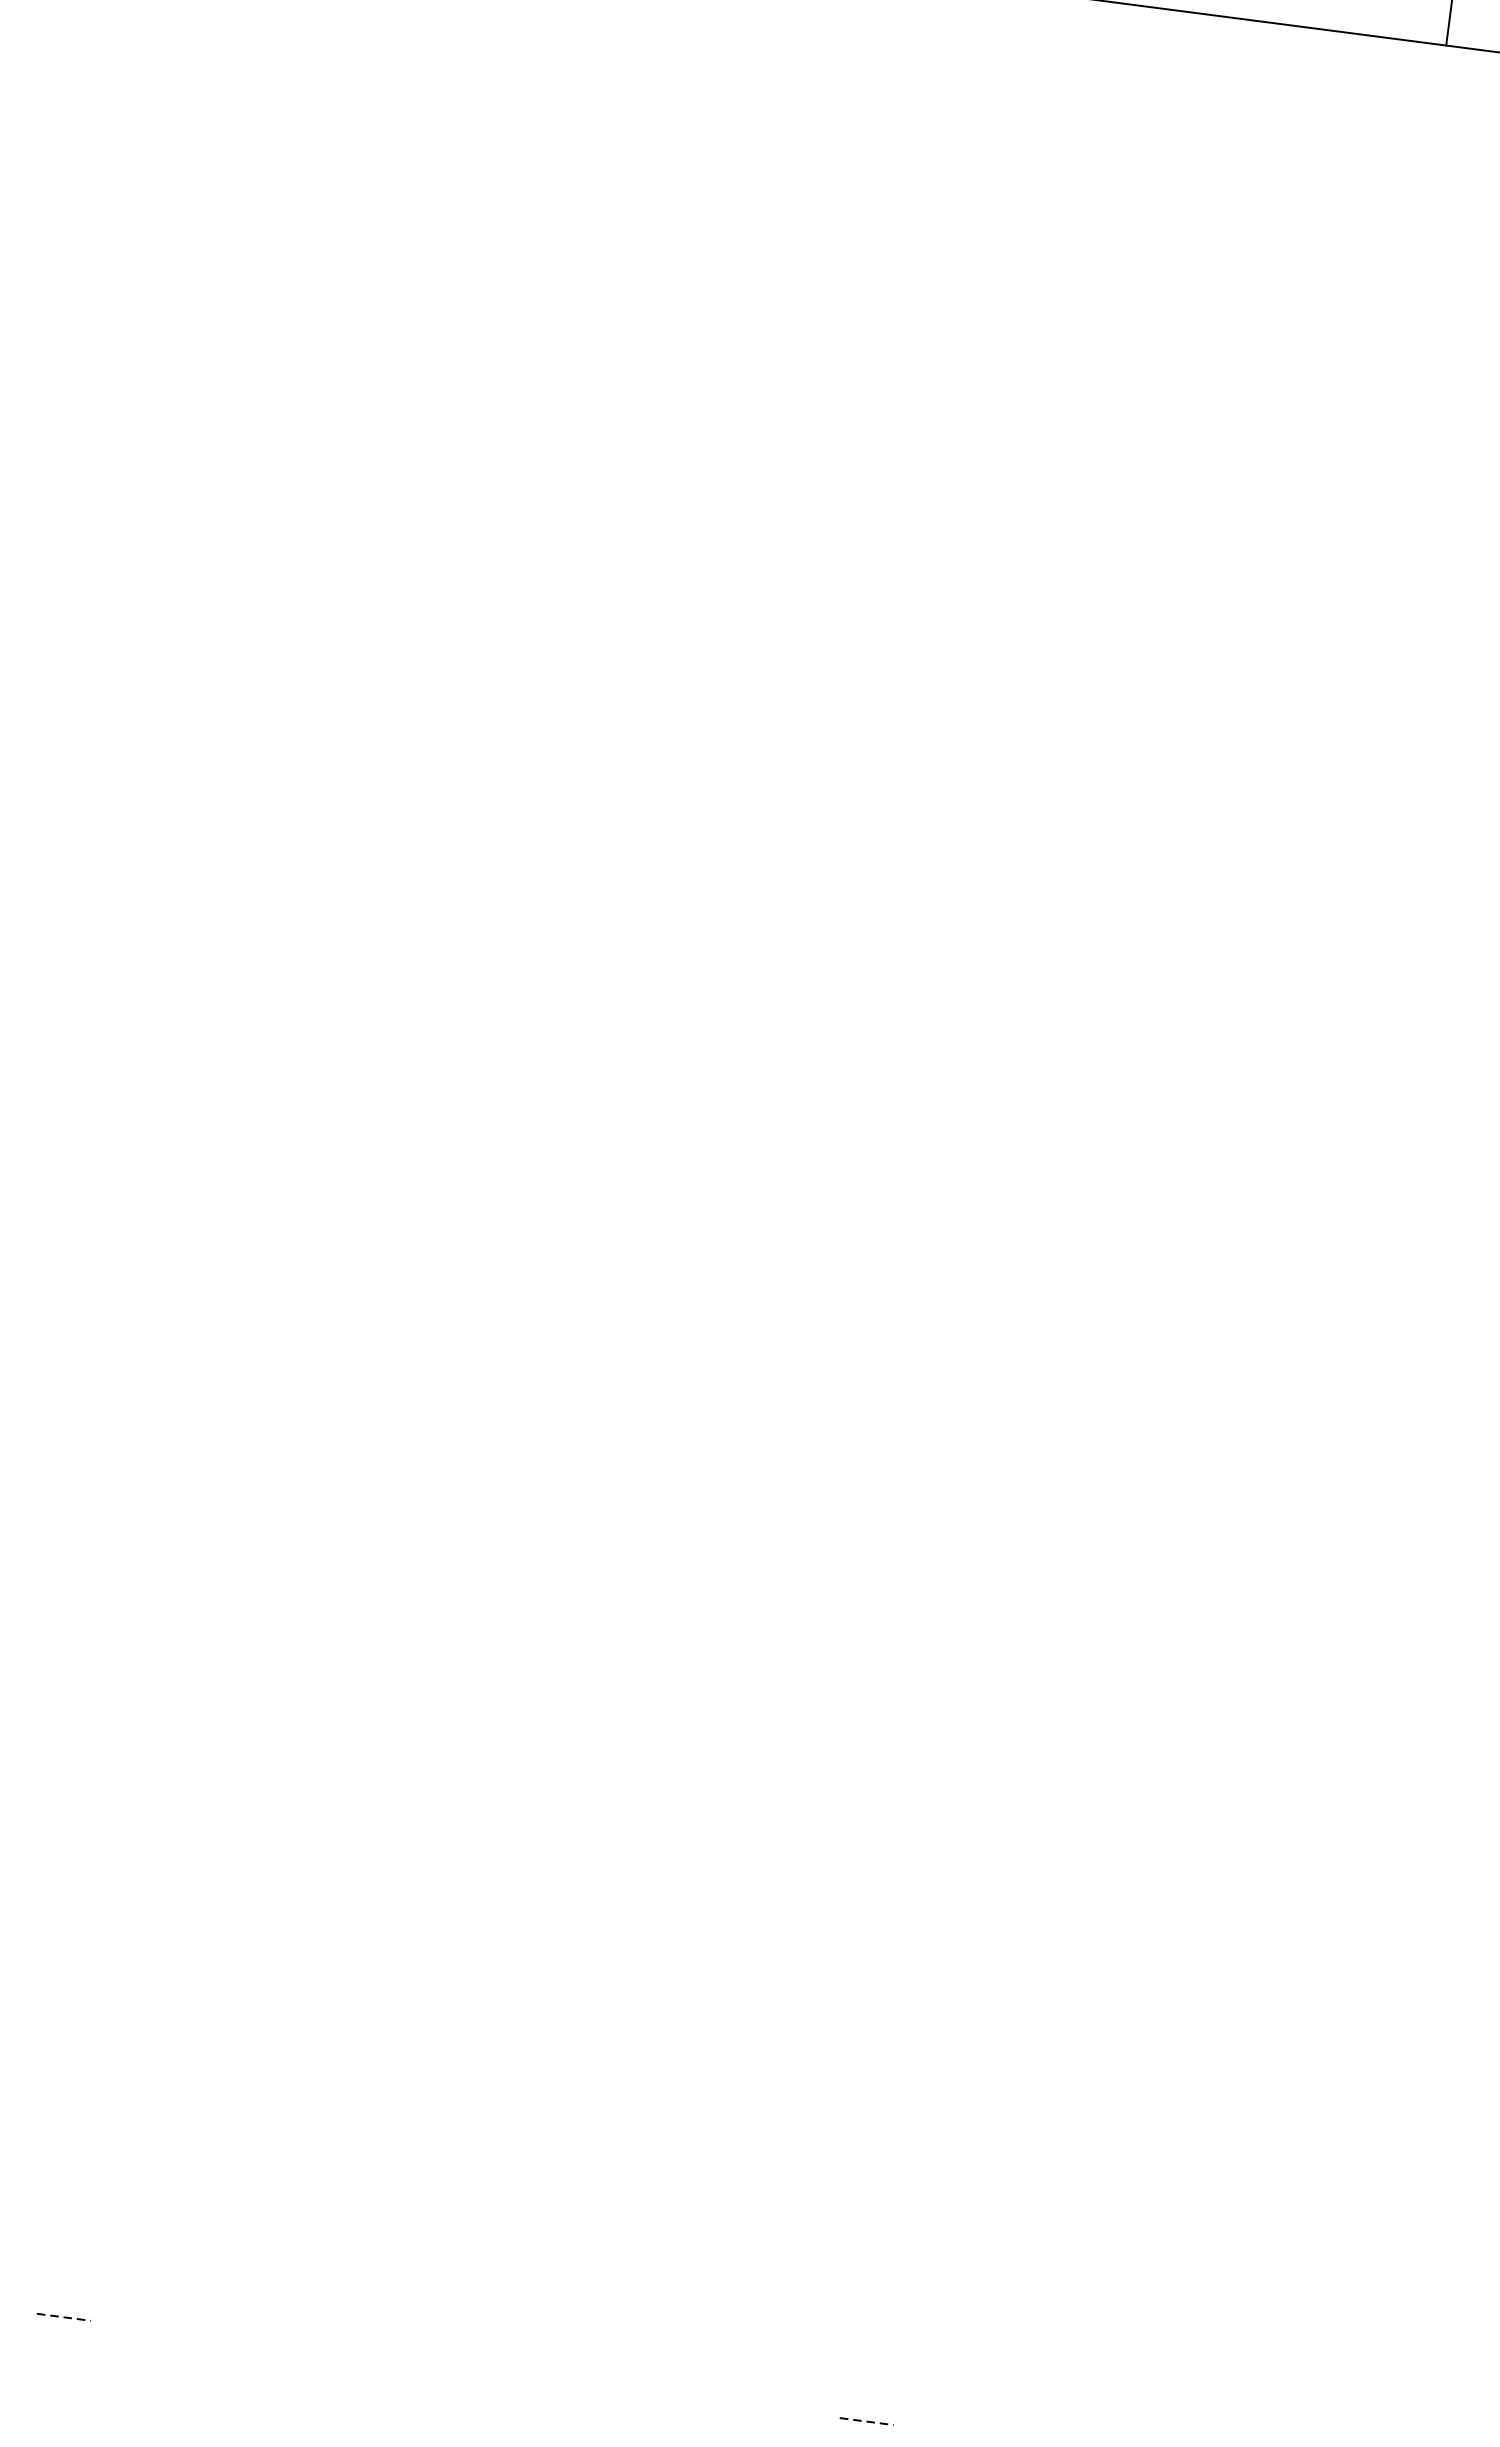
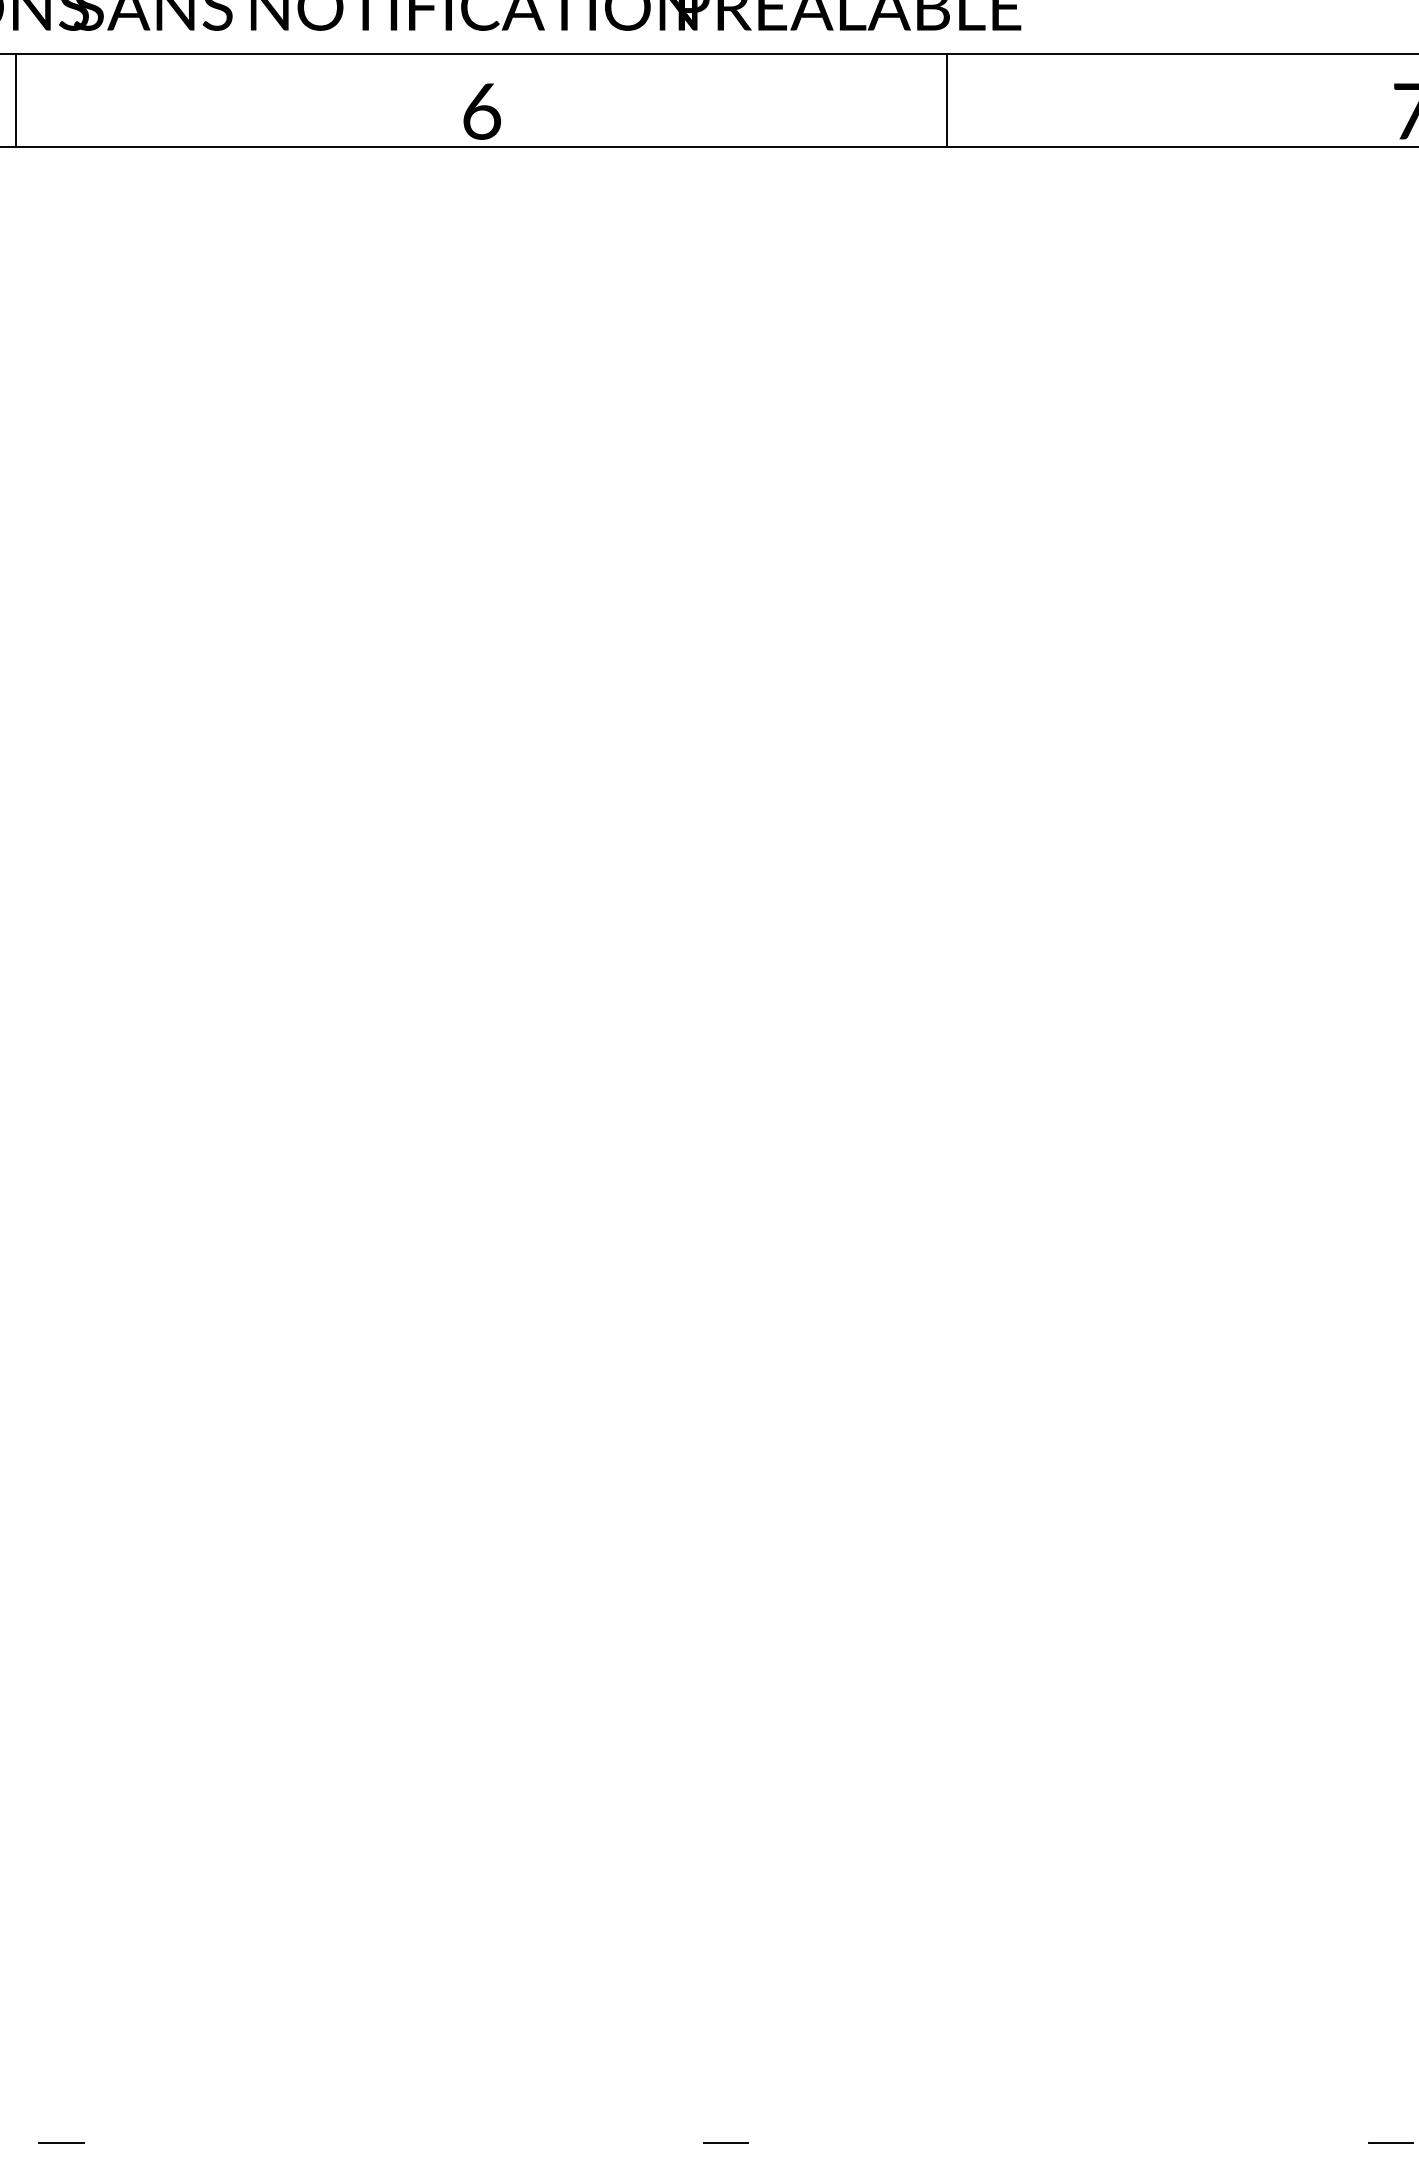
line: (64, 2317) -> (61, 2142), dashed -> solid
line: (867, 2421) -> (726, 2142), dashed -> solid

